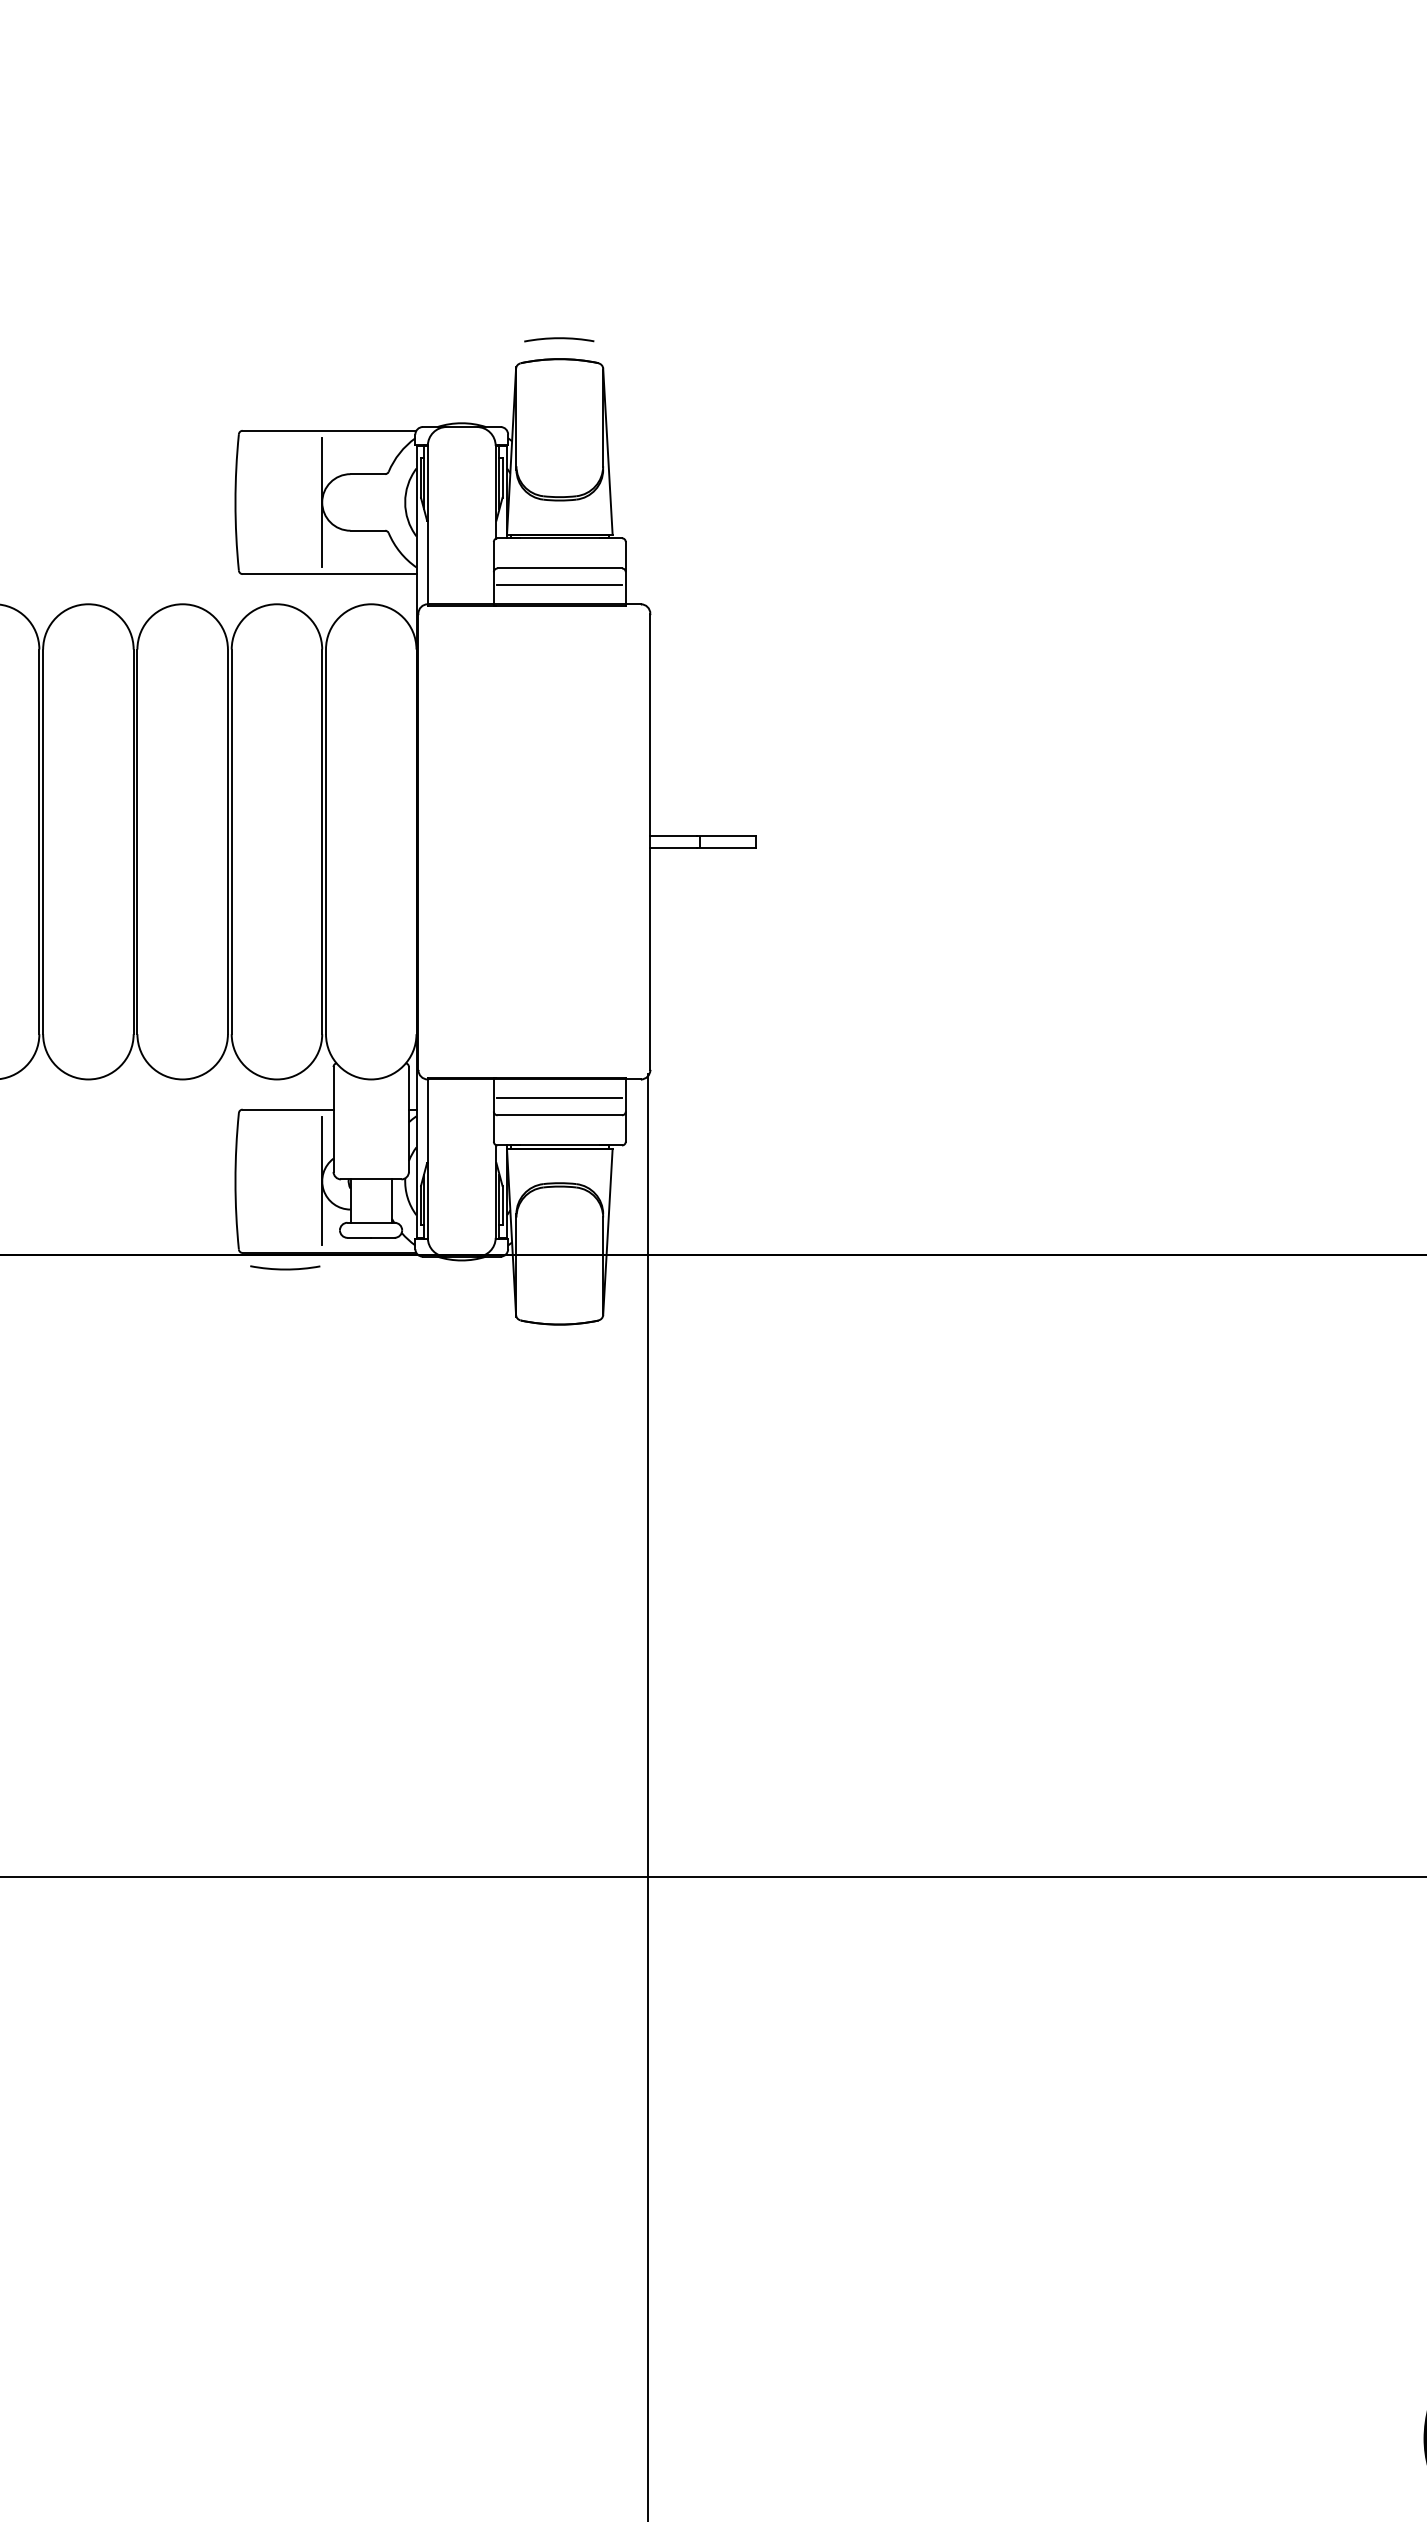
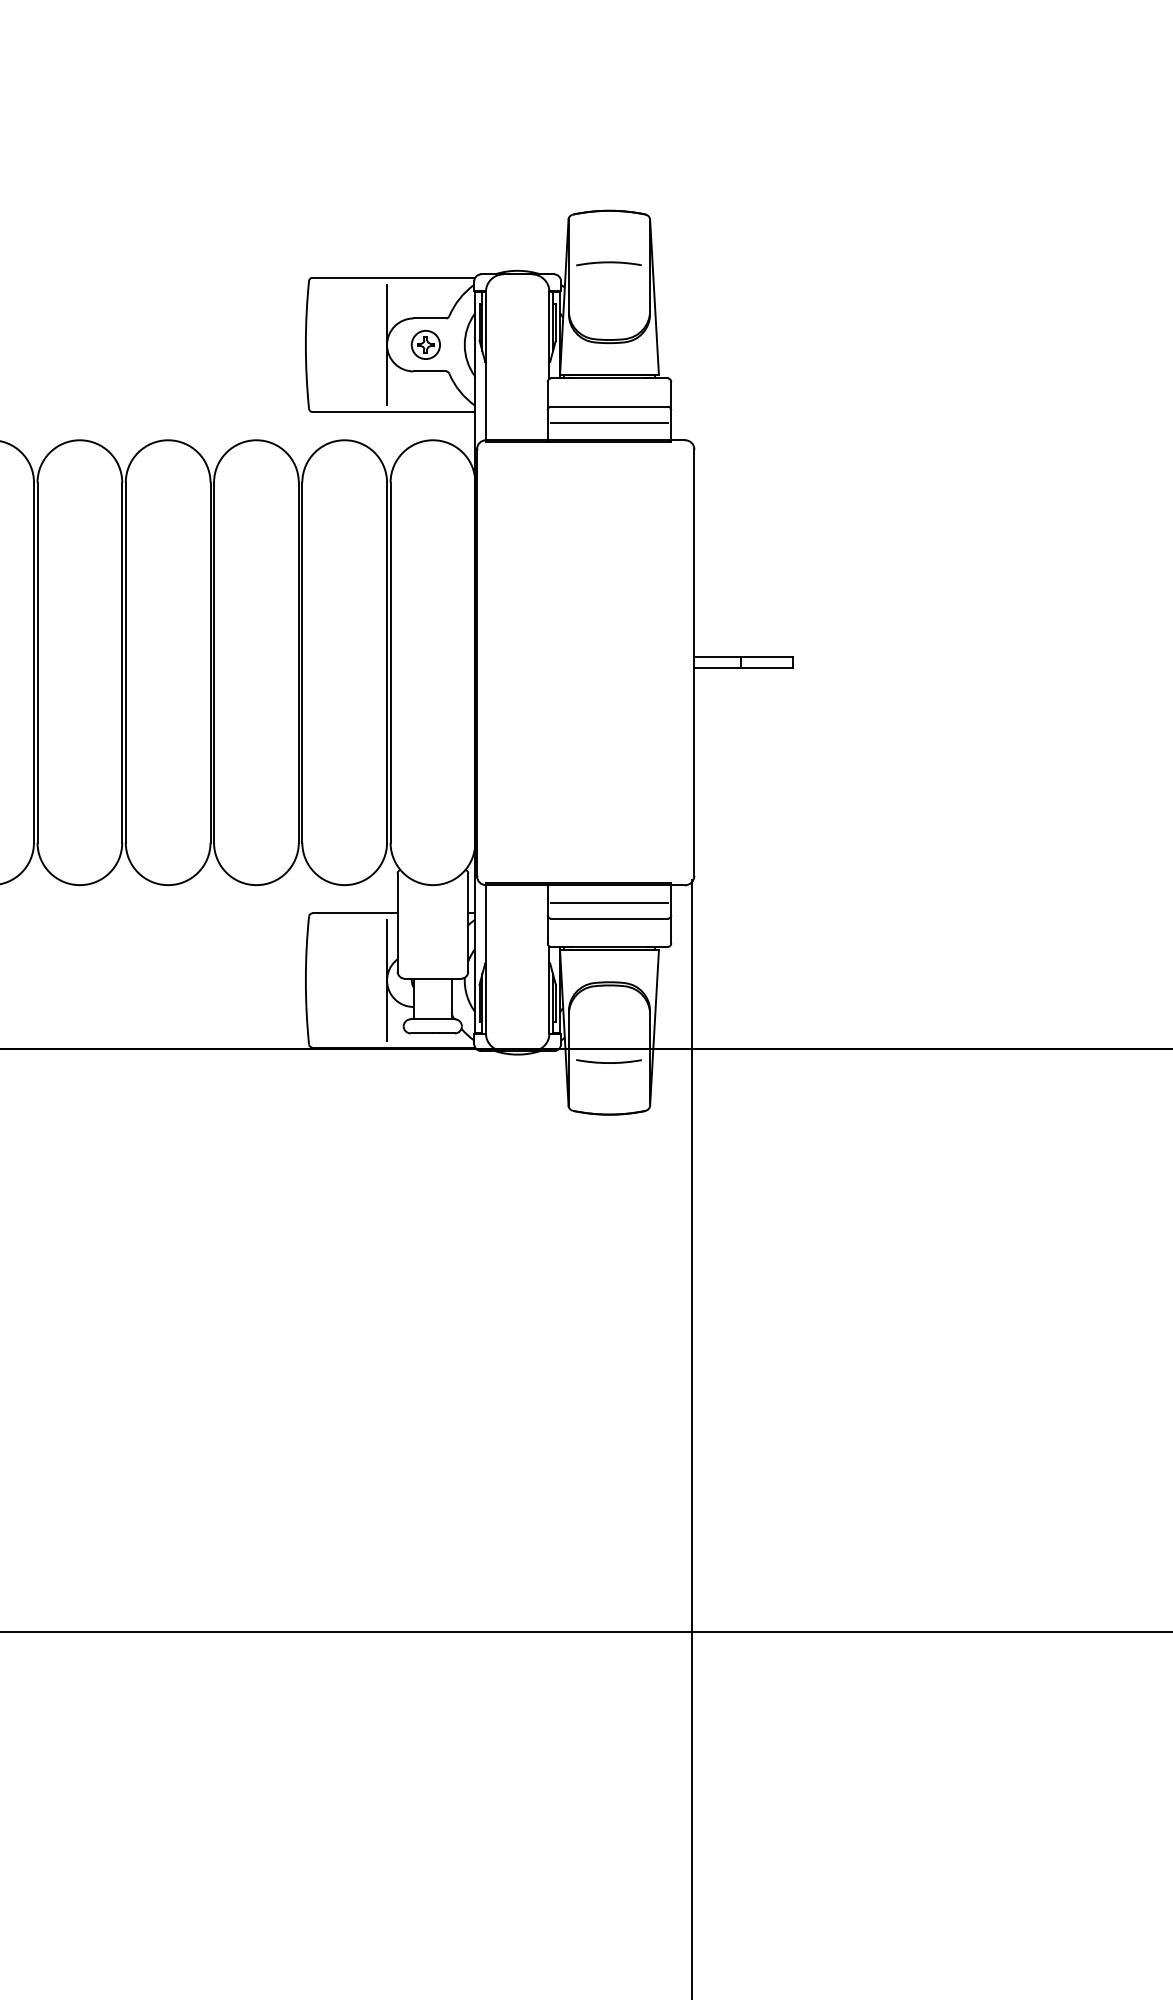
arc: (559, 339) -> (609, 263), moved
part: (363, 502) -> (425, 344), added
arc: (285, 1268) -> (609, 1062), moved

